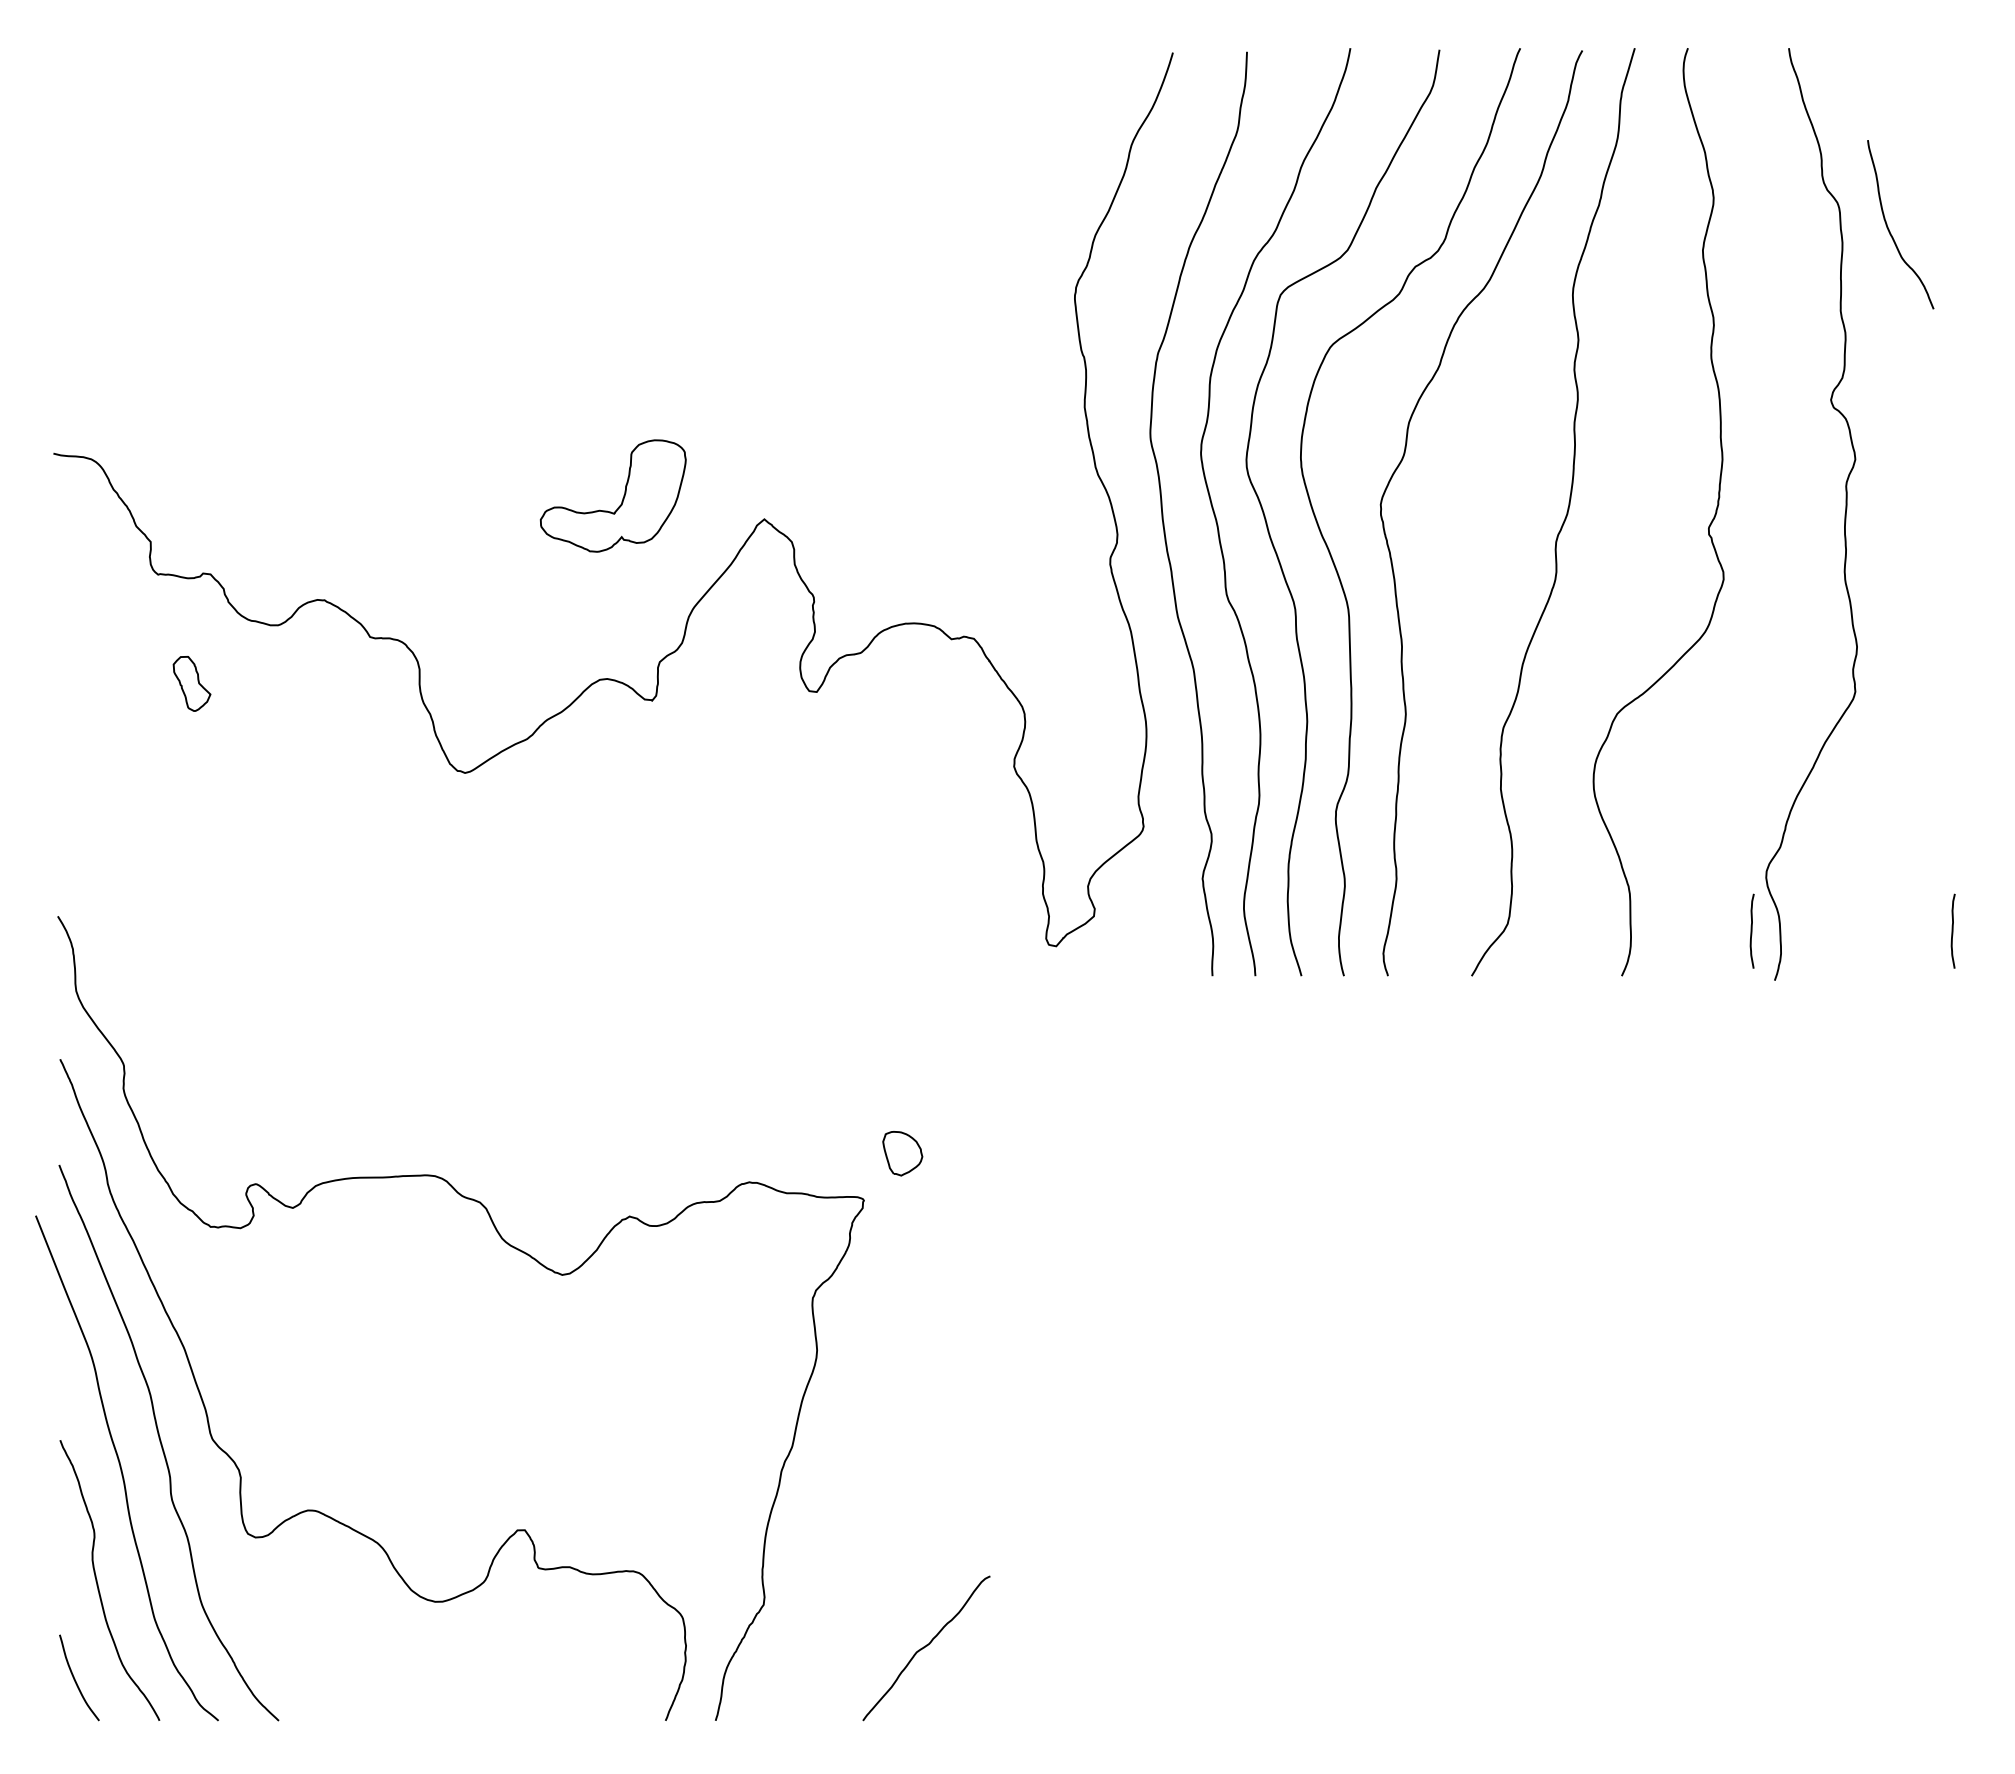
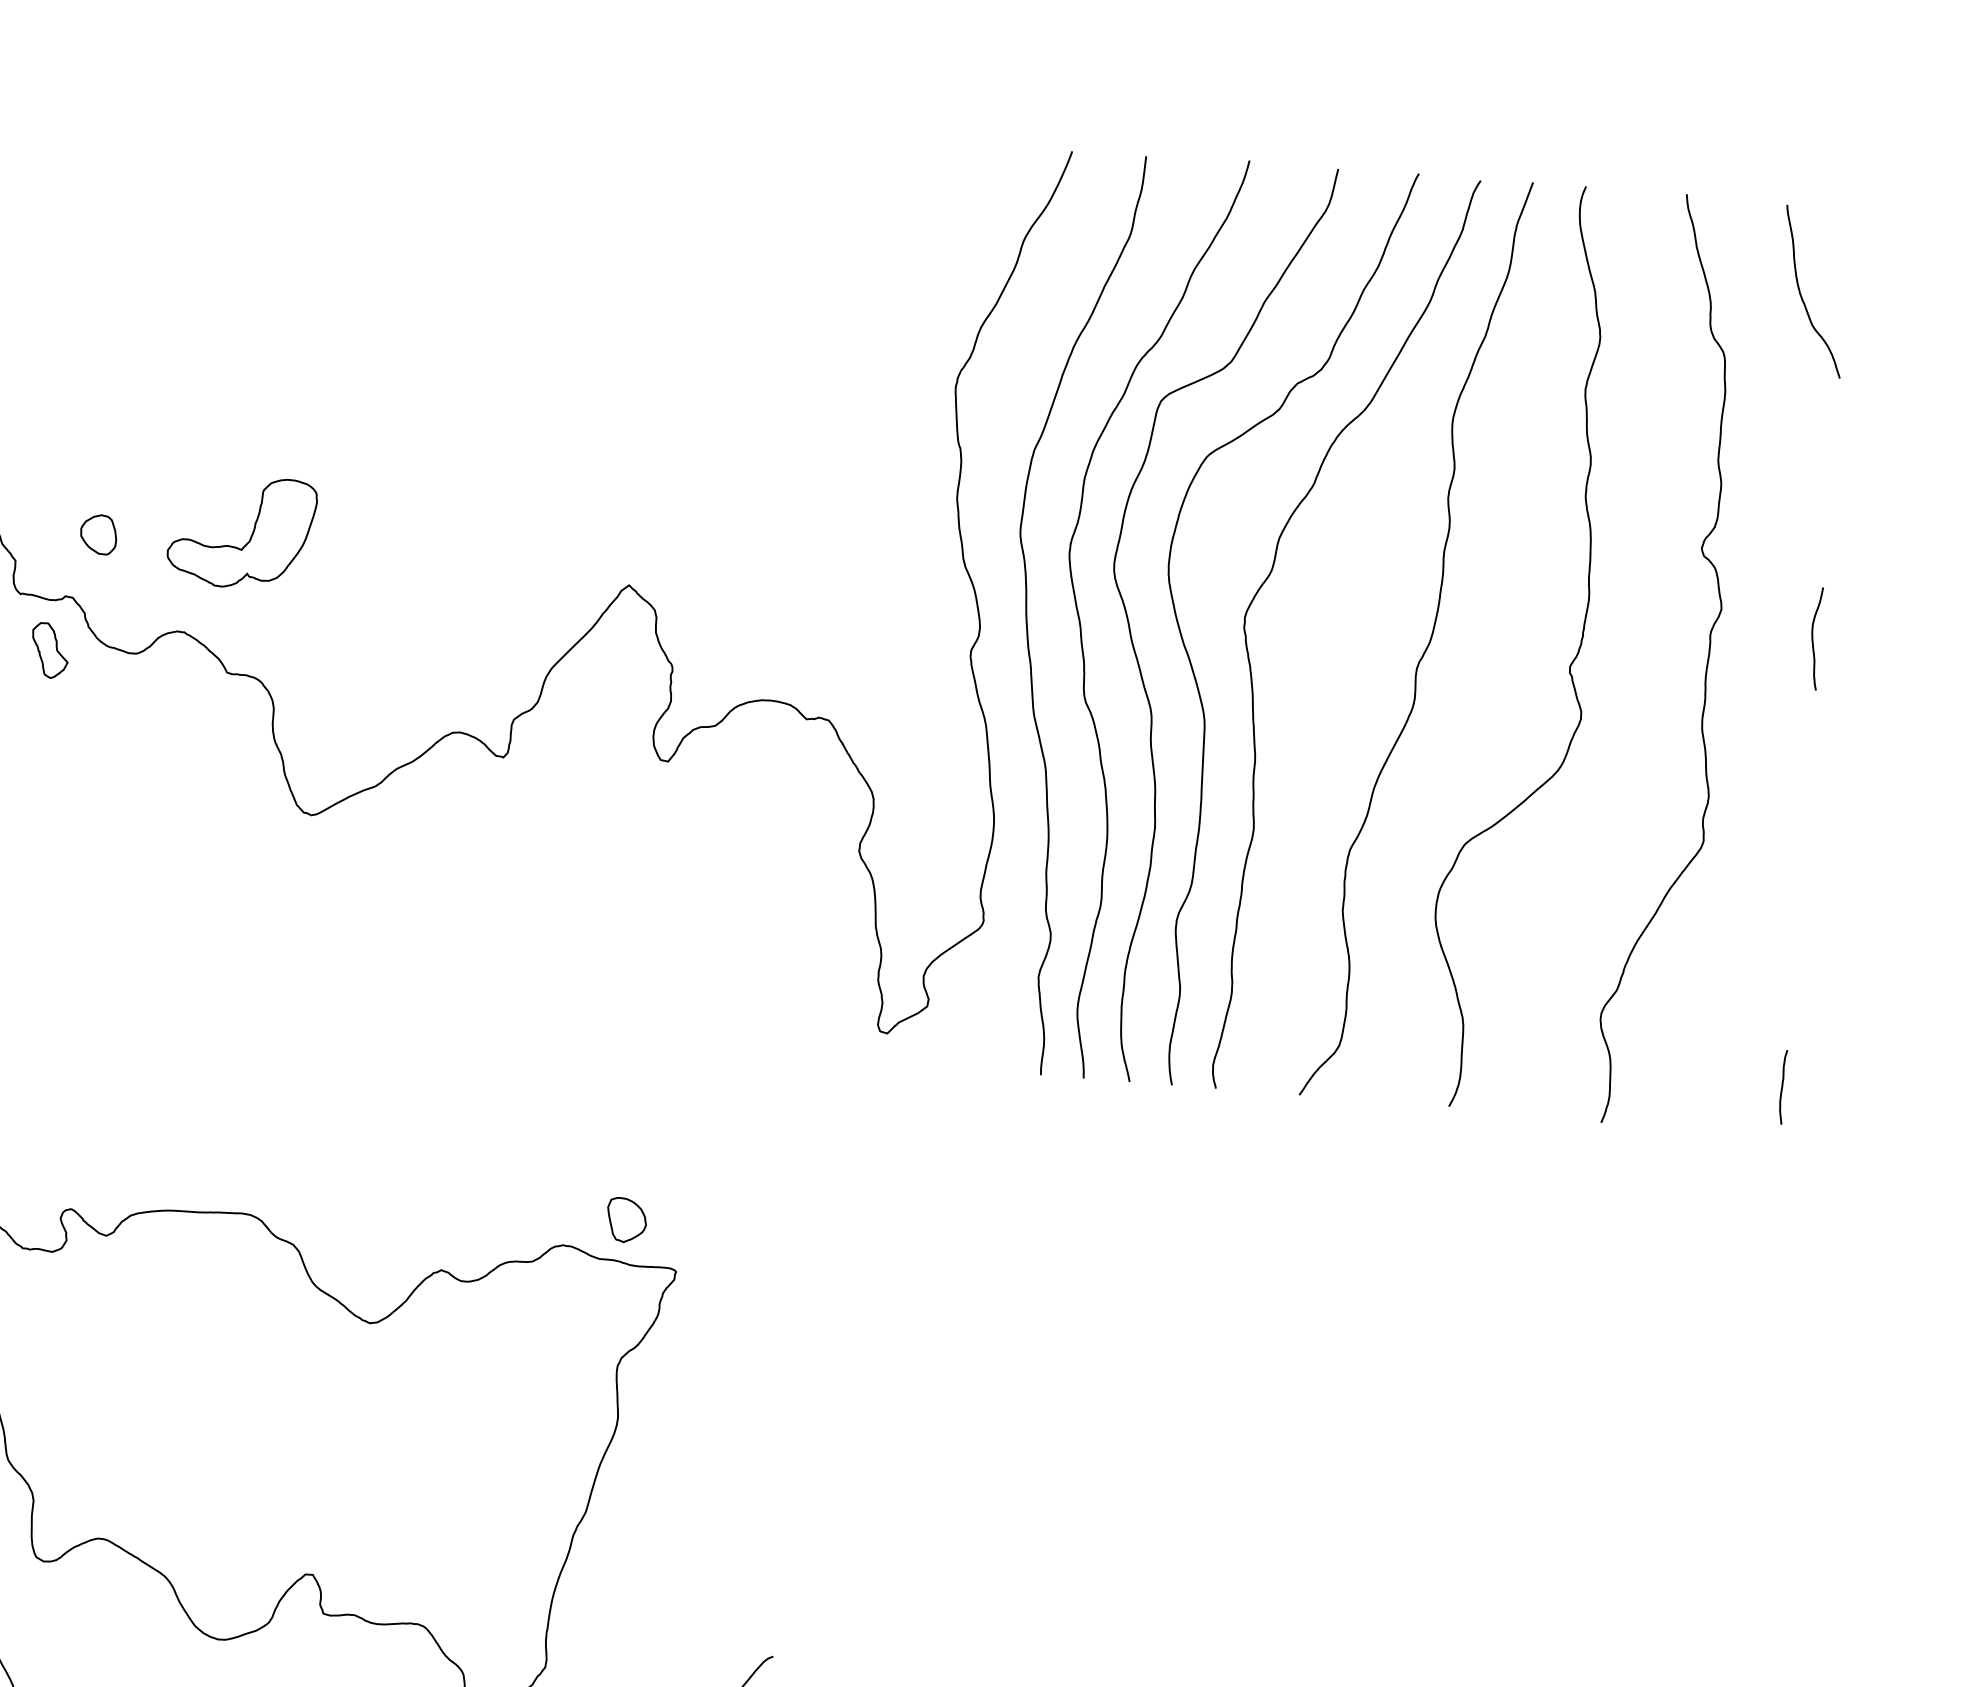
curve: (1889, 229) -> (1801, 295), moved
curve: (1949, 481) -> (1813, 638), added
part: (622, 498) -> (250, 535), moved
part: (231, 509) -> (98, 534), added
part: (191, 683) -> (49, 650), moved
curve: (1751, 930) -> (1581, 1071), removed
part: (902, 1153) -> (626, 1220), moved

